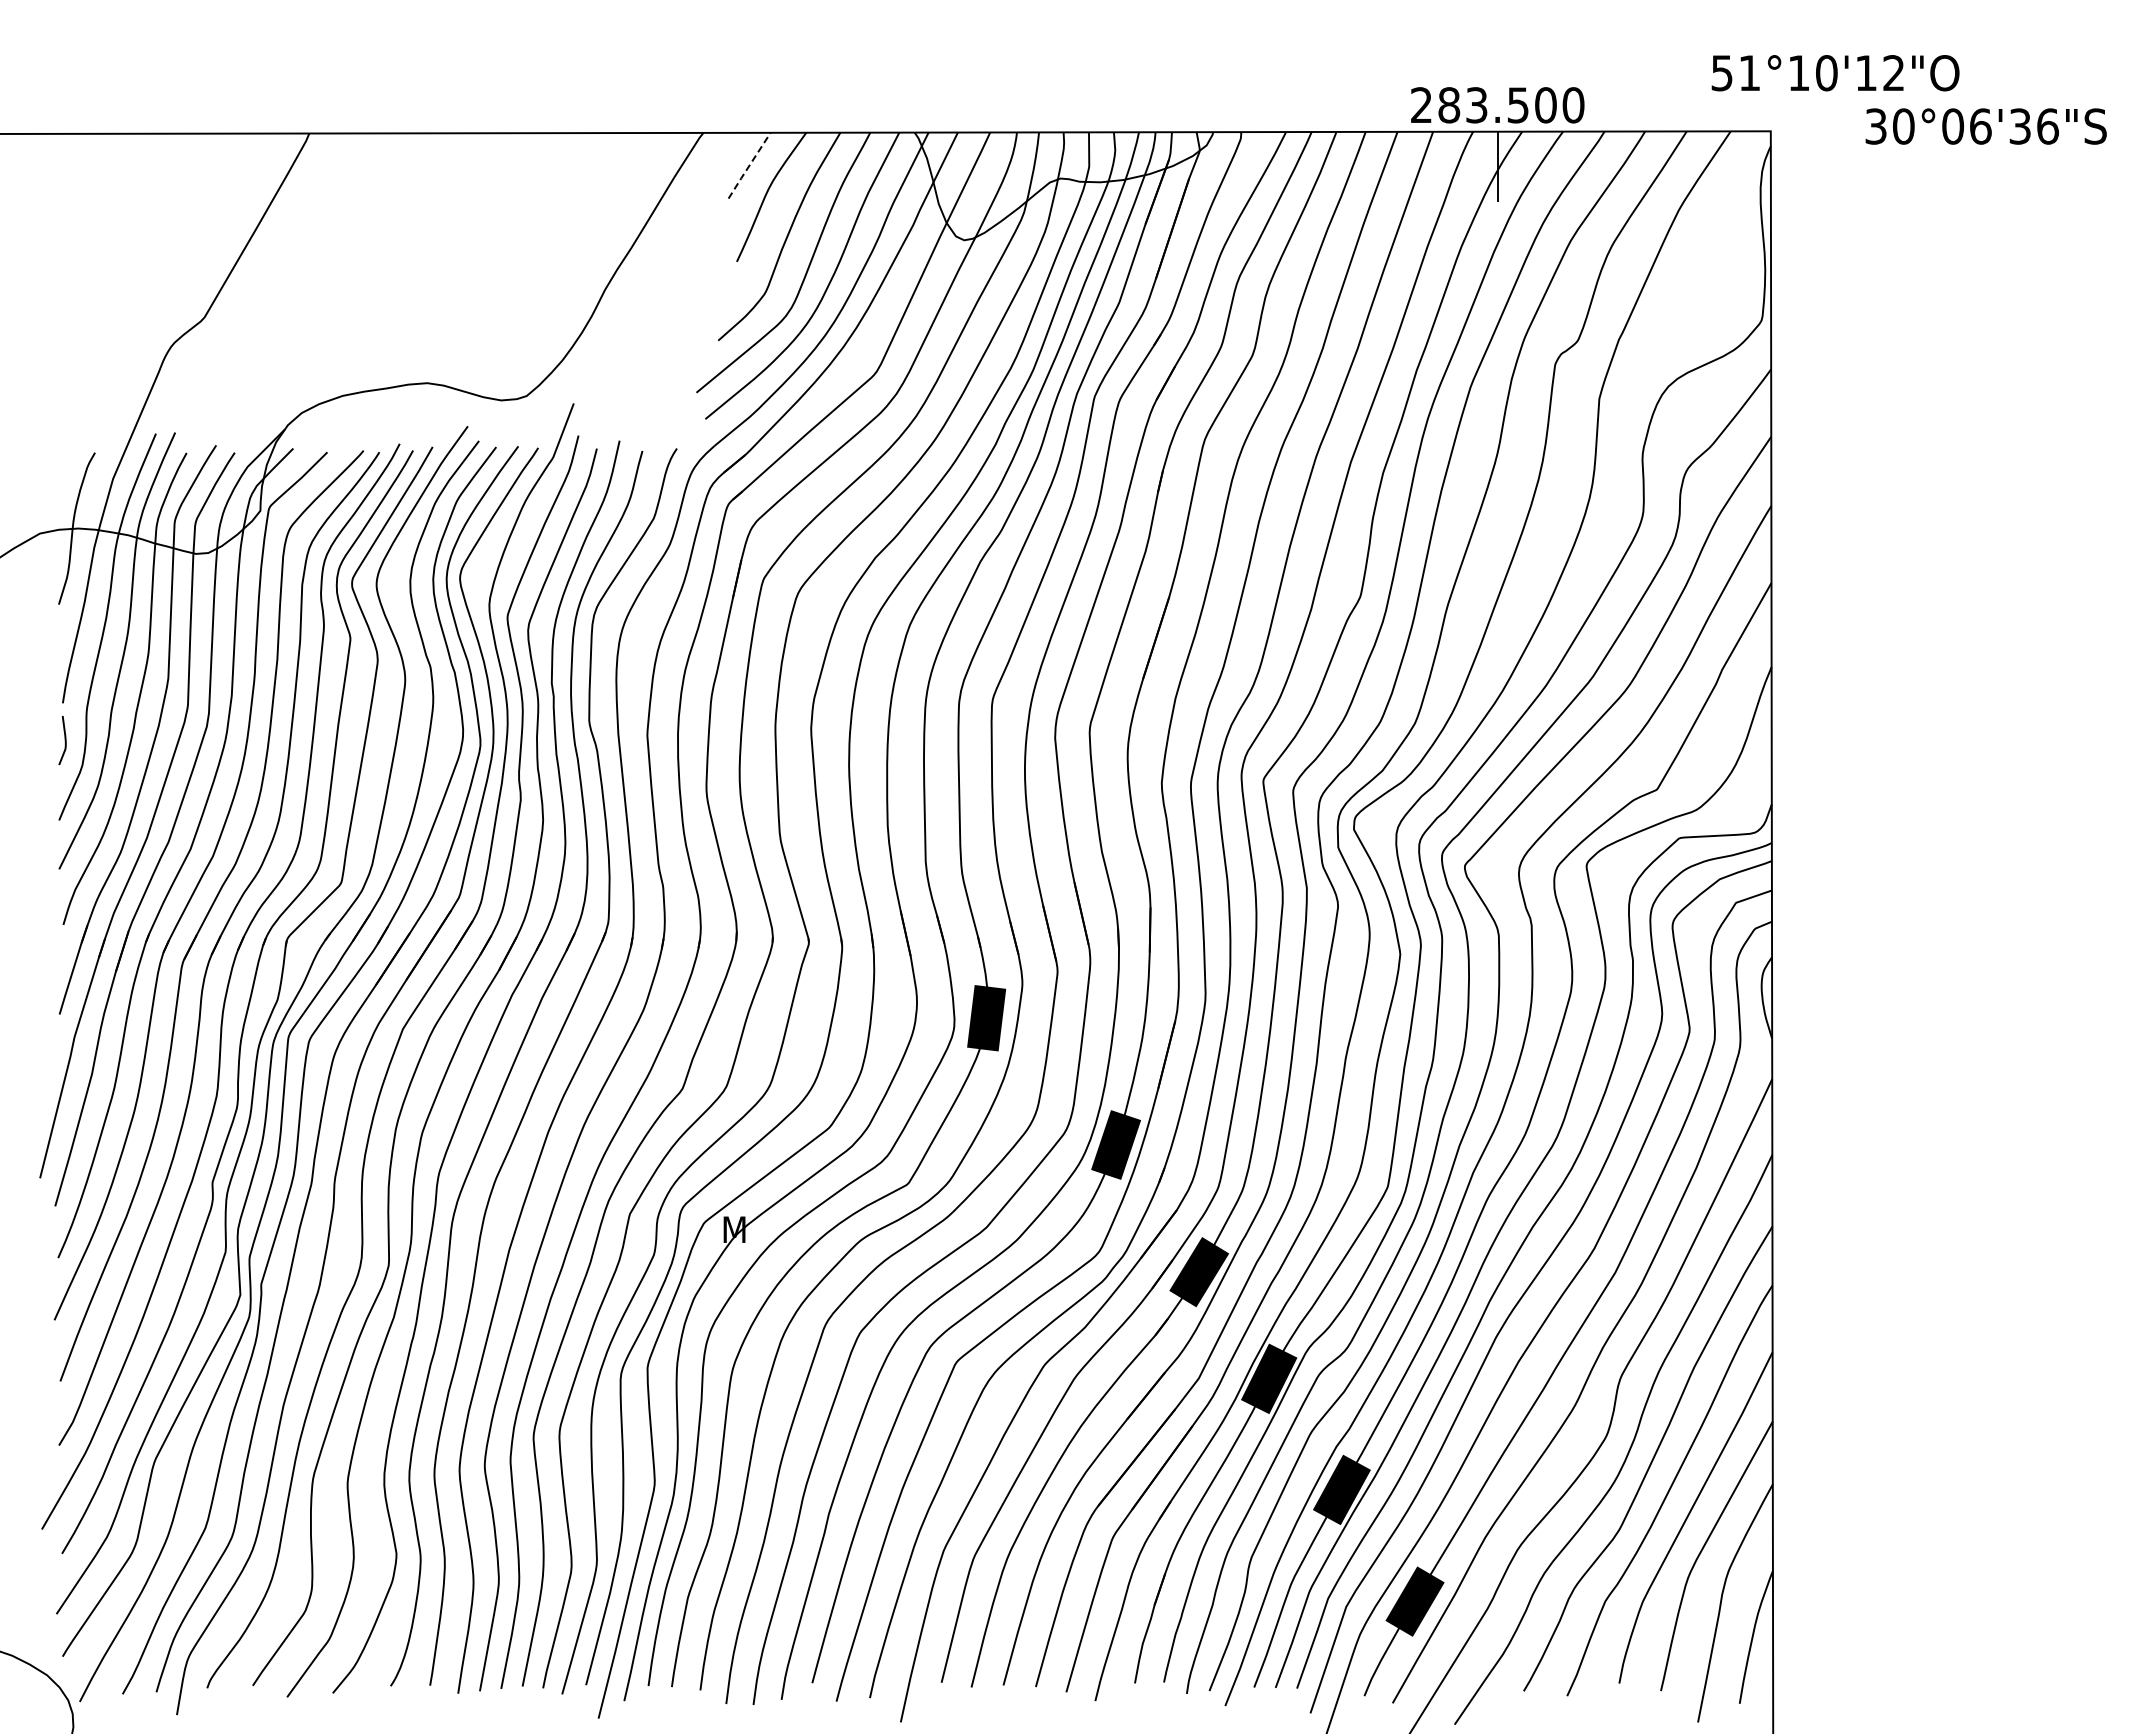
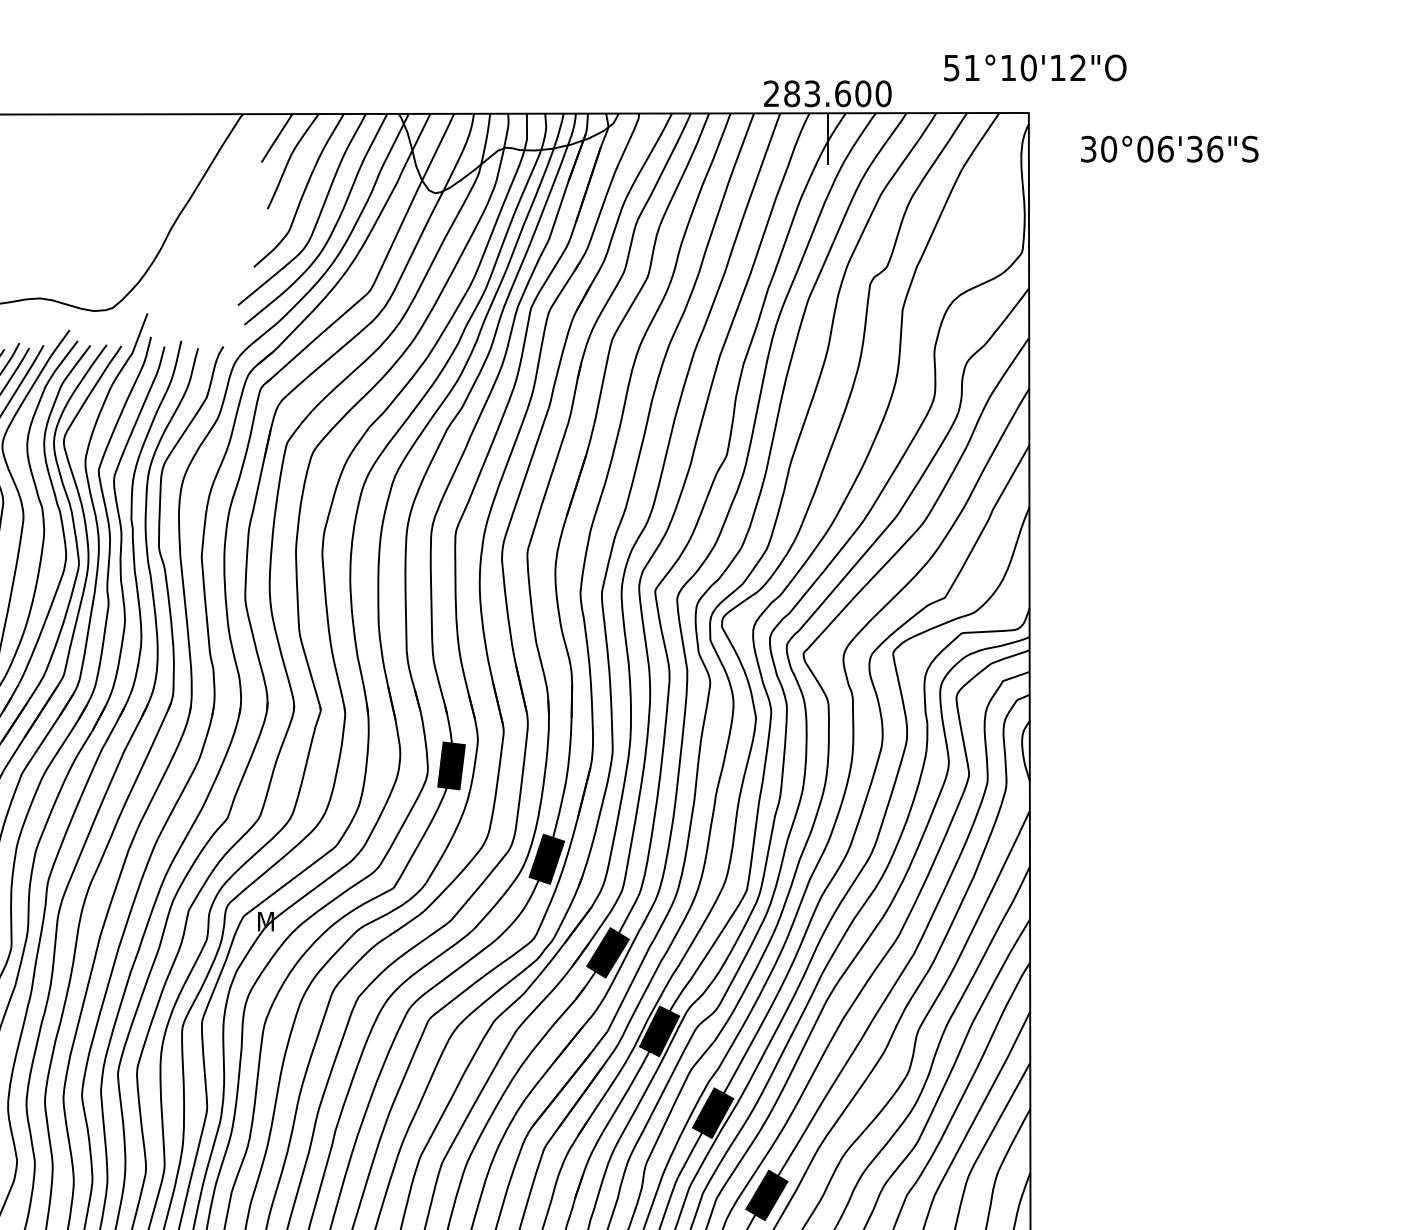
text: (1835, 73) -> (1035, 68), moved
text: (1518, 105) -> (843, 93), 283.500 -> 283.600
text: (1985, 126) -> (1169, 149), moved
line: (749, 165) -> (276, 138), dashed -> solid

